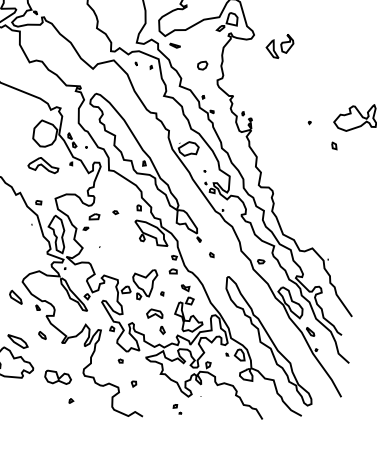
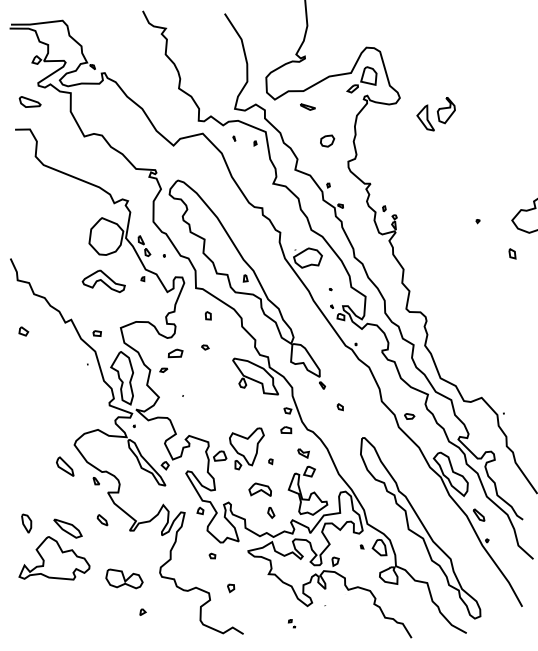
part: (174, 45) -> (307, 106), moved
part: (138, 207) -> (207, 315), moved
part: (177, 409) -> (291, 623), size x0.6

